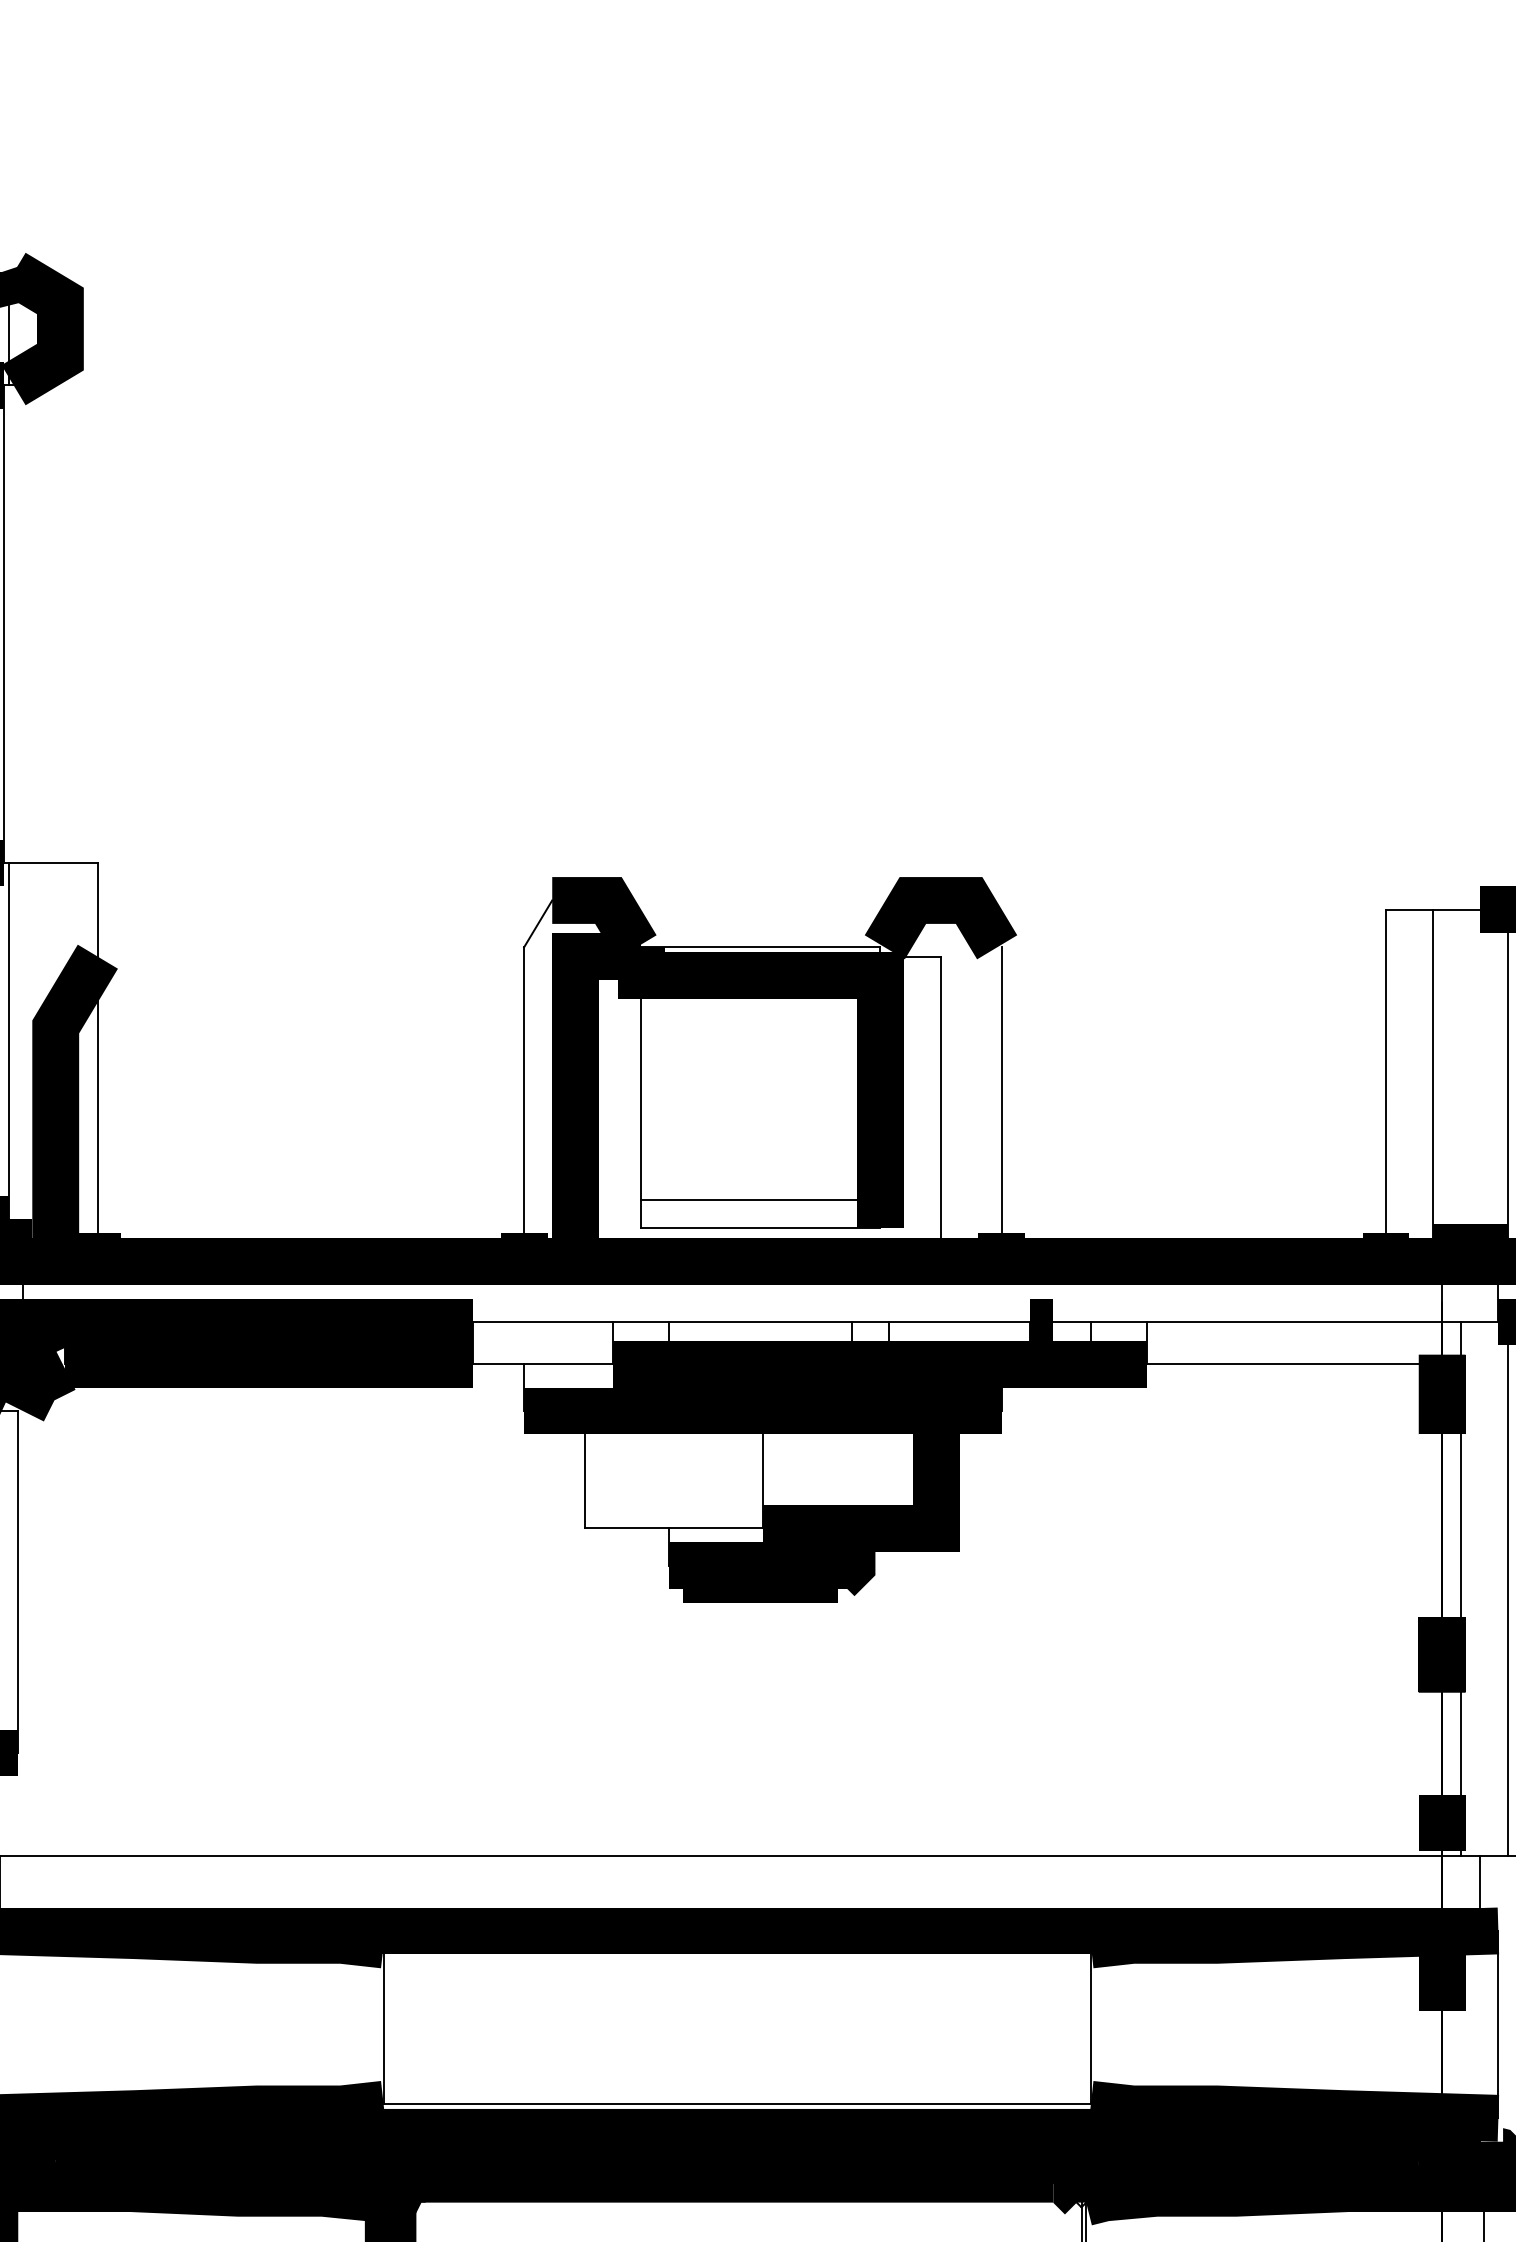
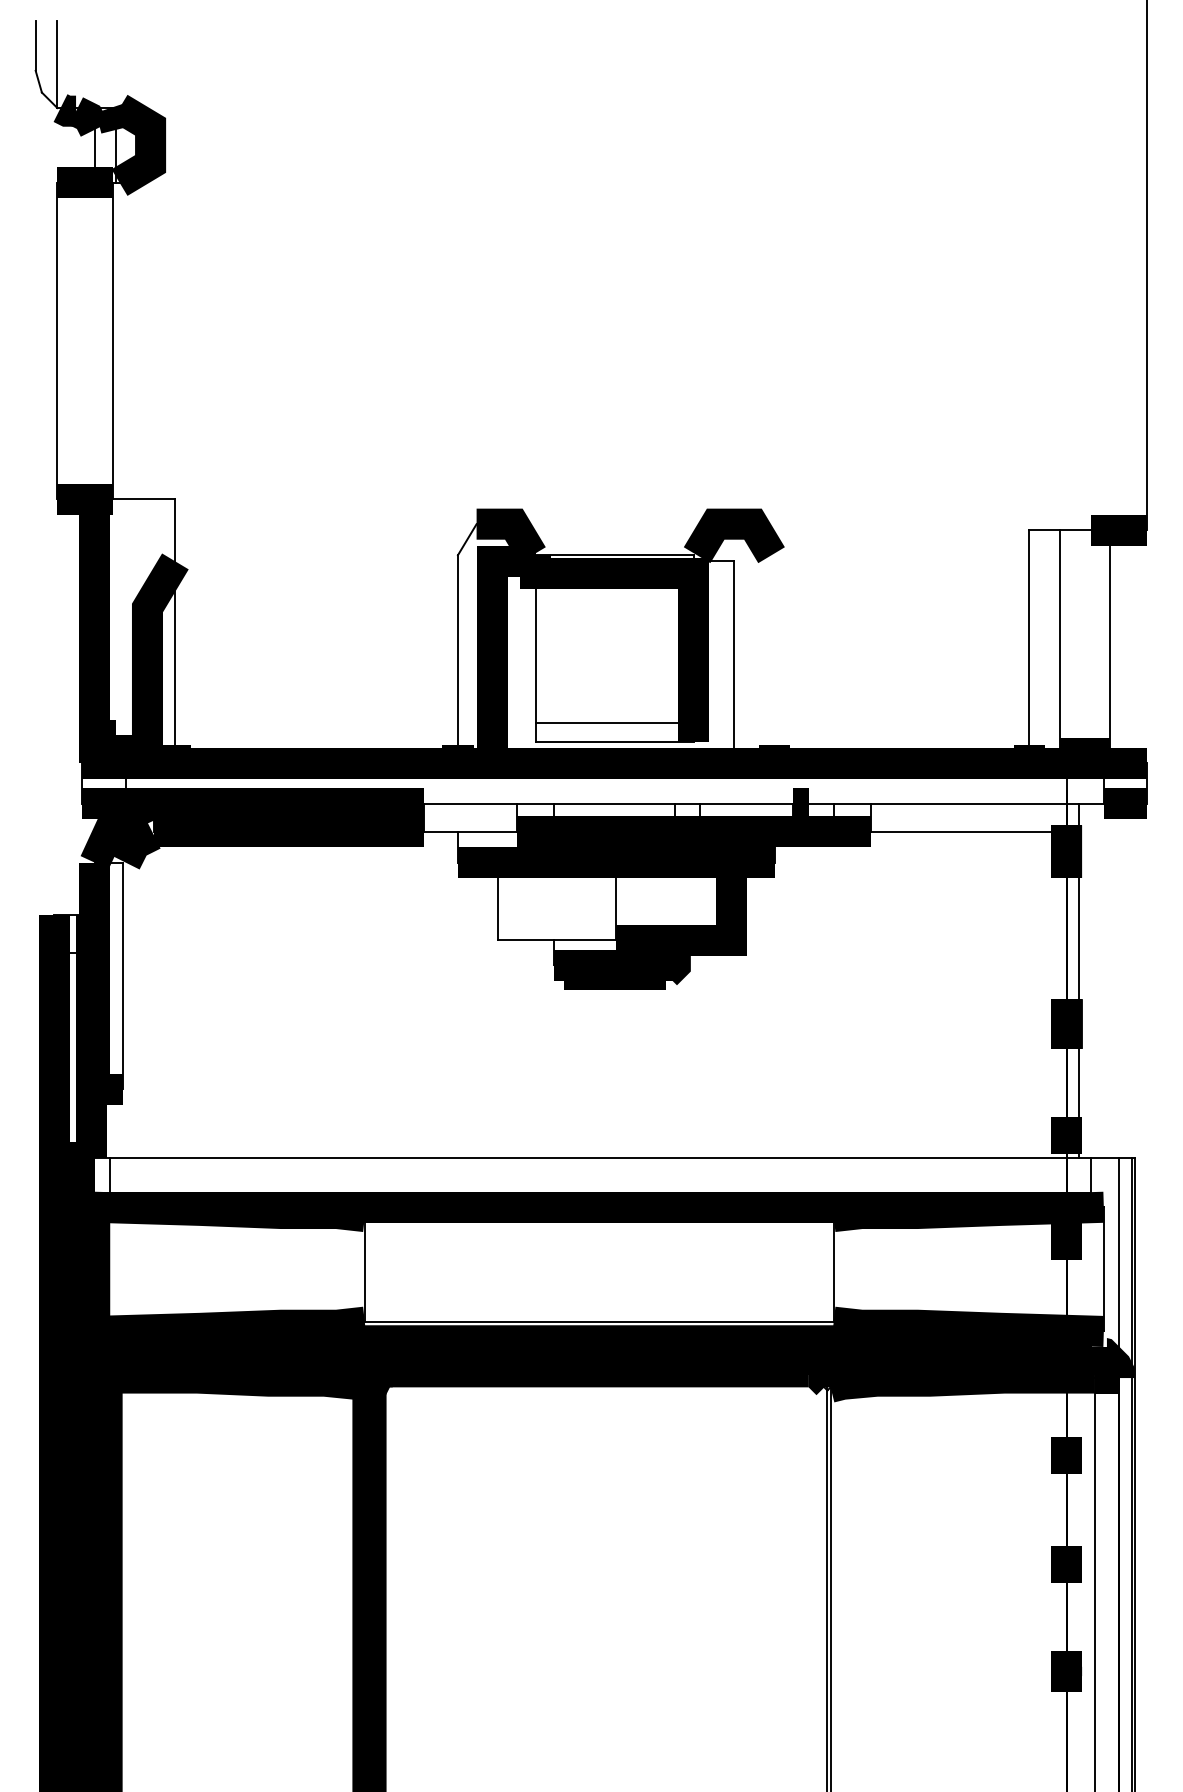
line: (8, 1041) -> (116, 617), removed
line: (1001, 1089) -> (774, 649), removed
line: (1508, 1588) -> (1110, 980), removed

